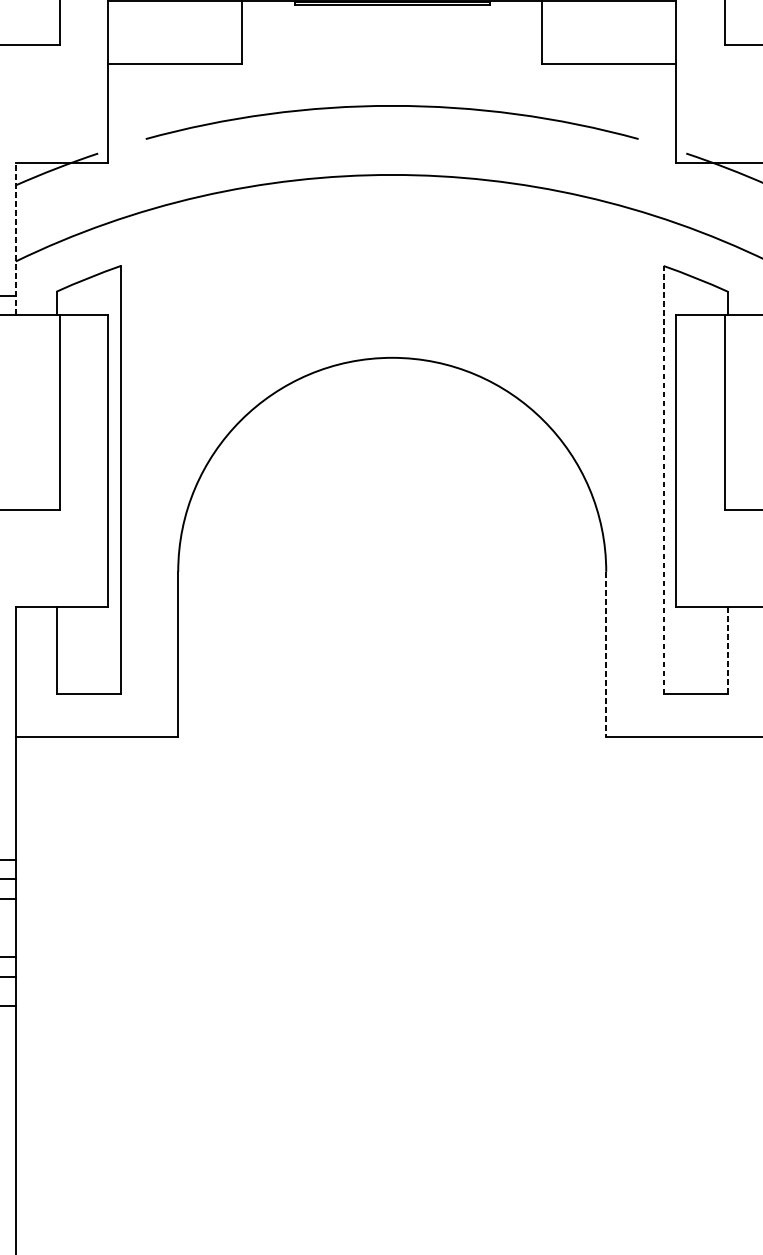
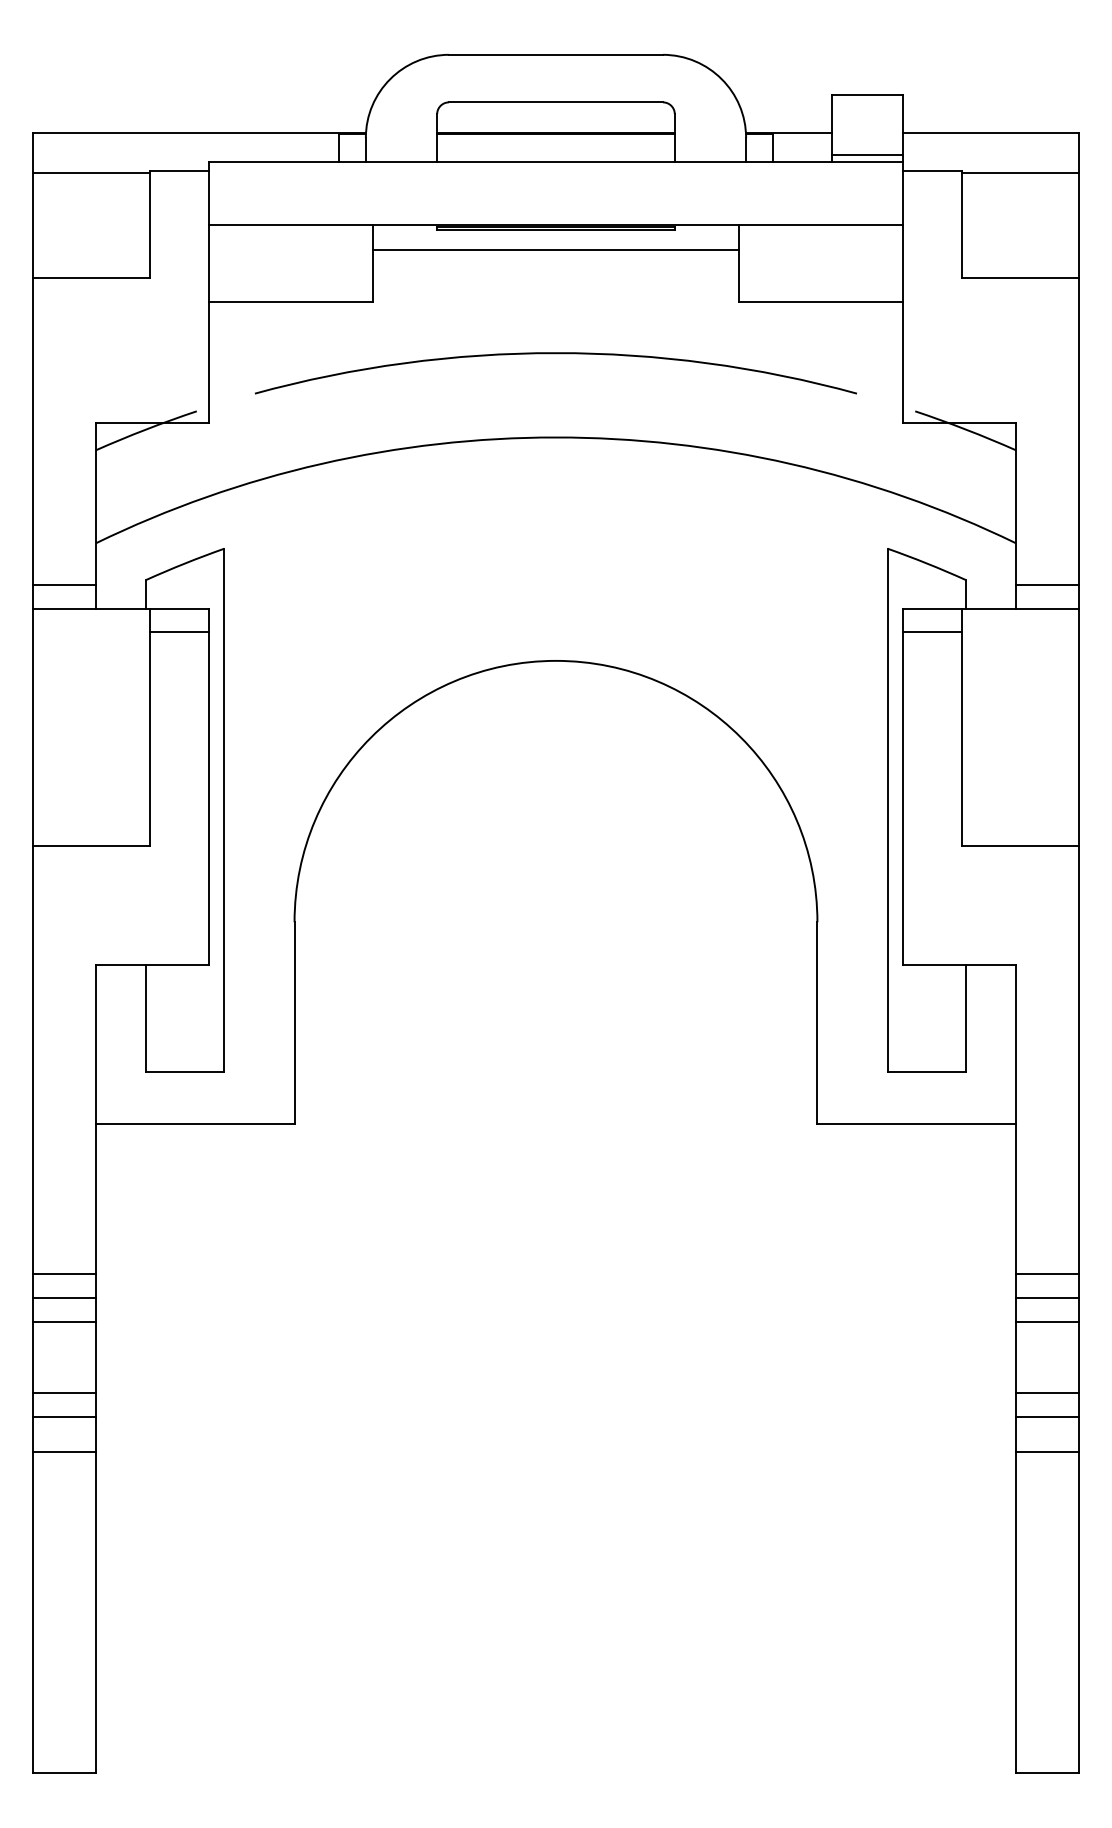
line: (391, 21) -> (555, 249), added
line: (16, 238) -> (96, 515), dashed -> solid
line: (84, 334) -> (179, 632), added
line: (700, 334) -> (932, 632), added
line: (663, 480) -> (887, 810), dashed -> solid
line: (727, 651) -> (965, 1019), dashed -> solid
line: (606, 654) -> (817, 1023), dashed -> solid

